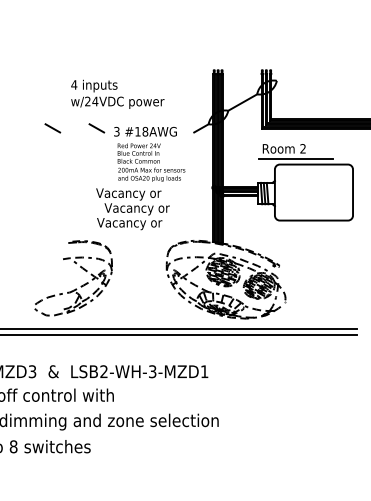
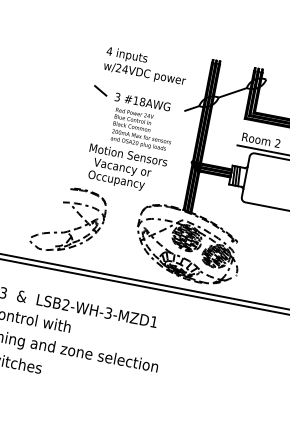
text: (117, 93) -> (146, 66), moved
line: (52, 128) -> (61, 83), removed
text: (140, 194) -> (127, 156), Vacancy or -> Motion Sensors
text: (131, 223) -> (115, 179), Vacancy or -> Occupancy
part: (75, 288) -> (69, 230), moved

